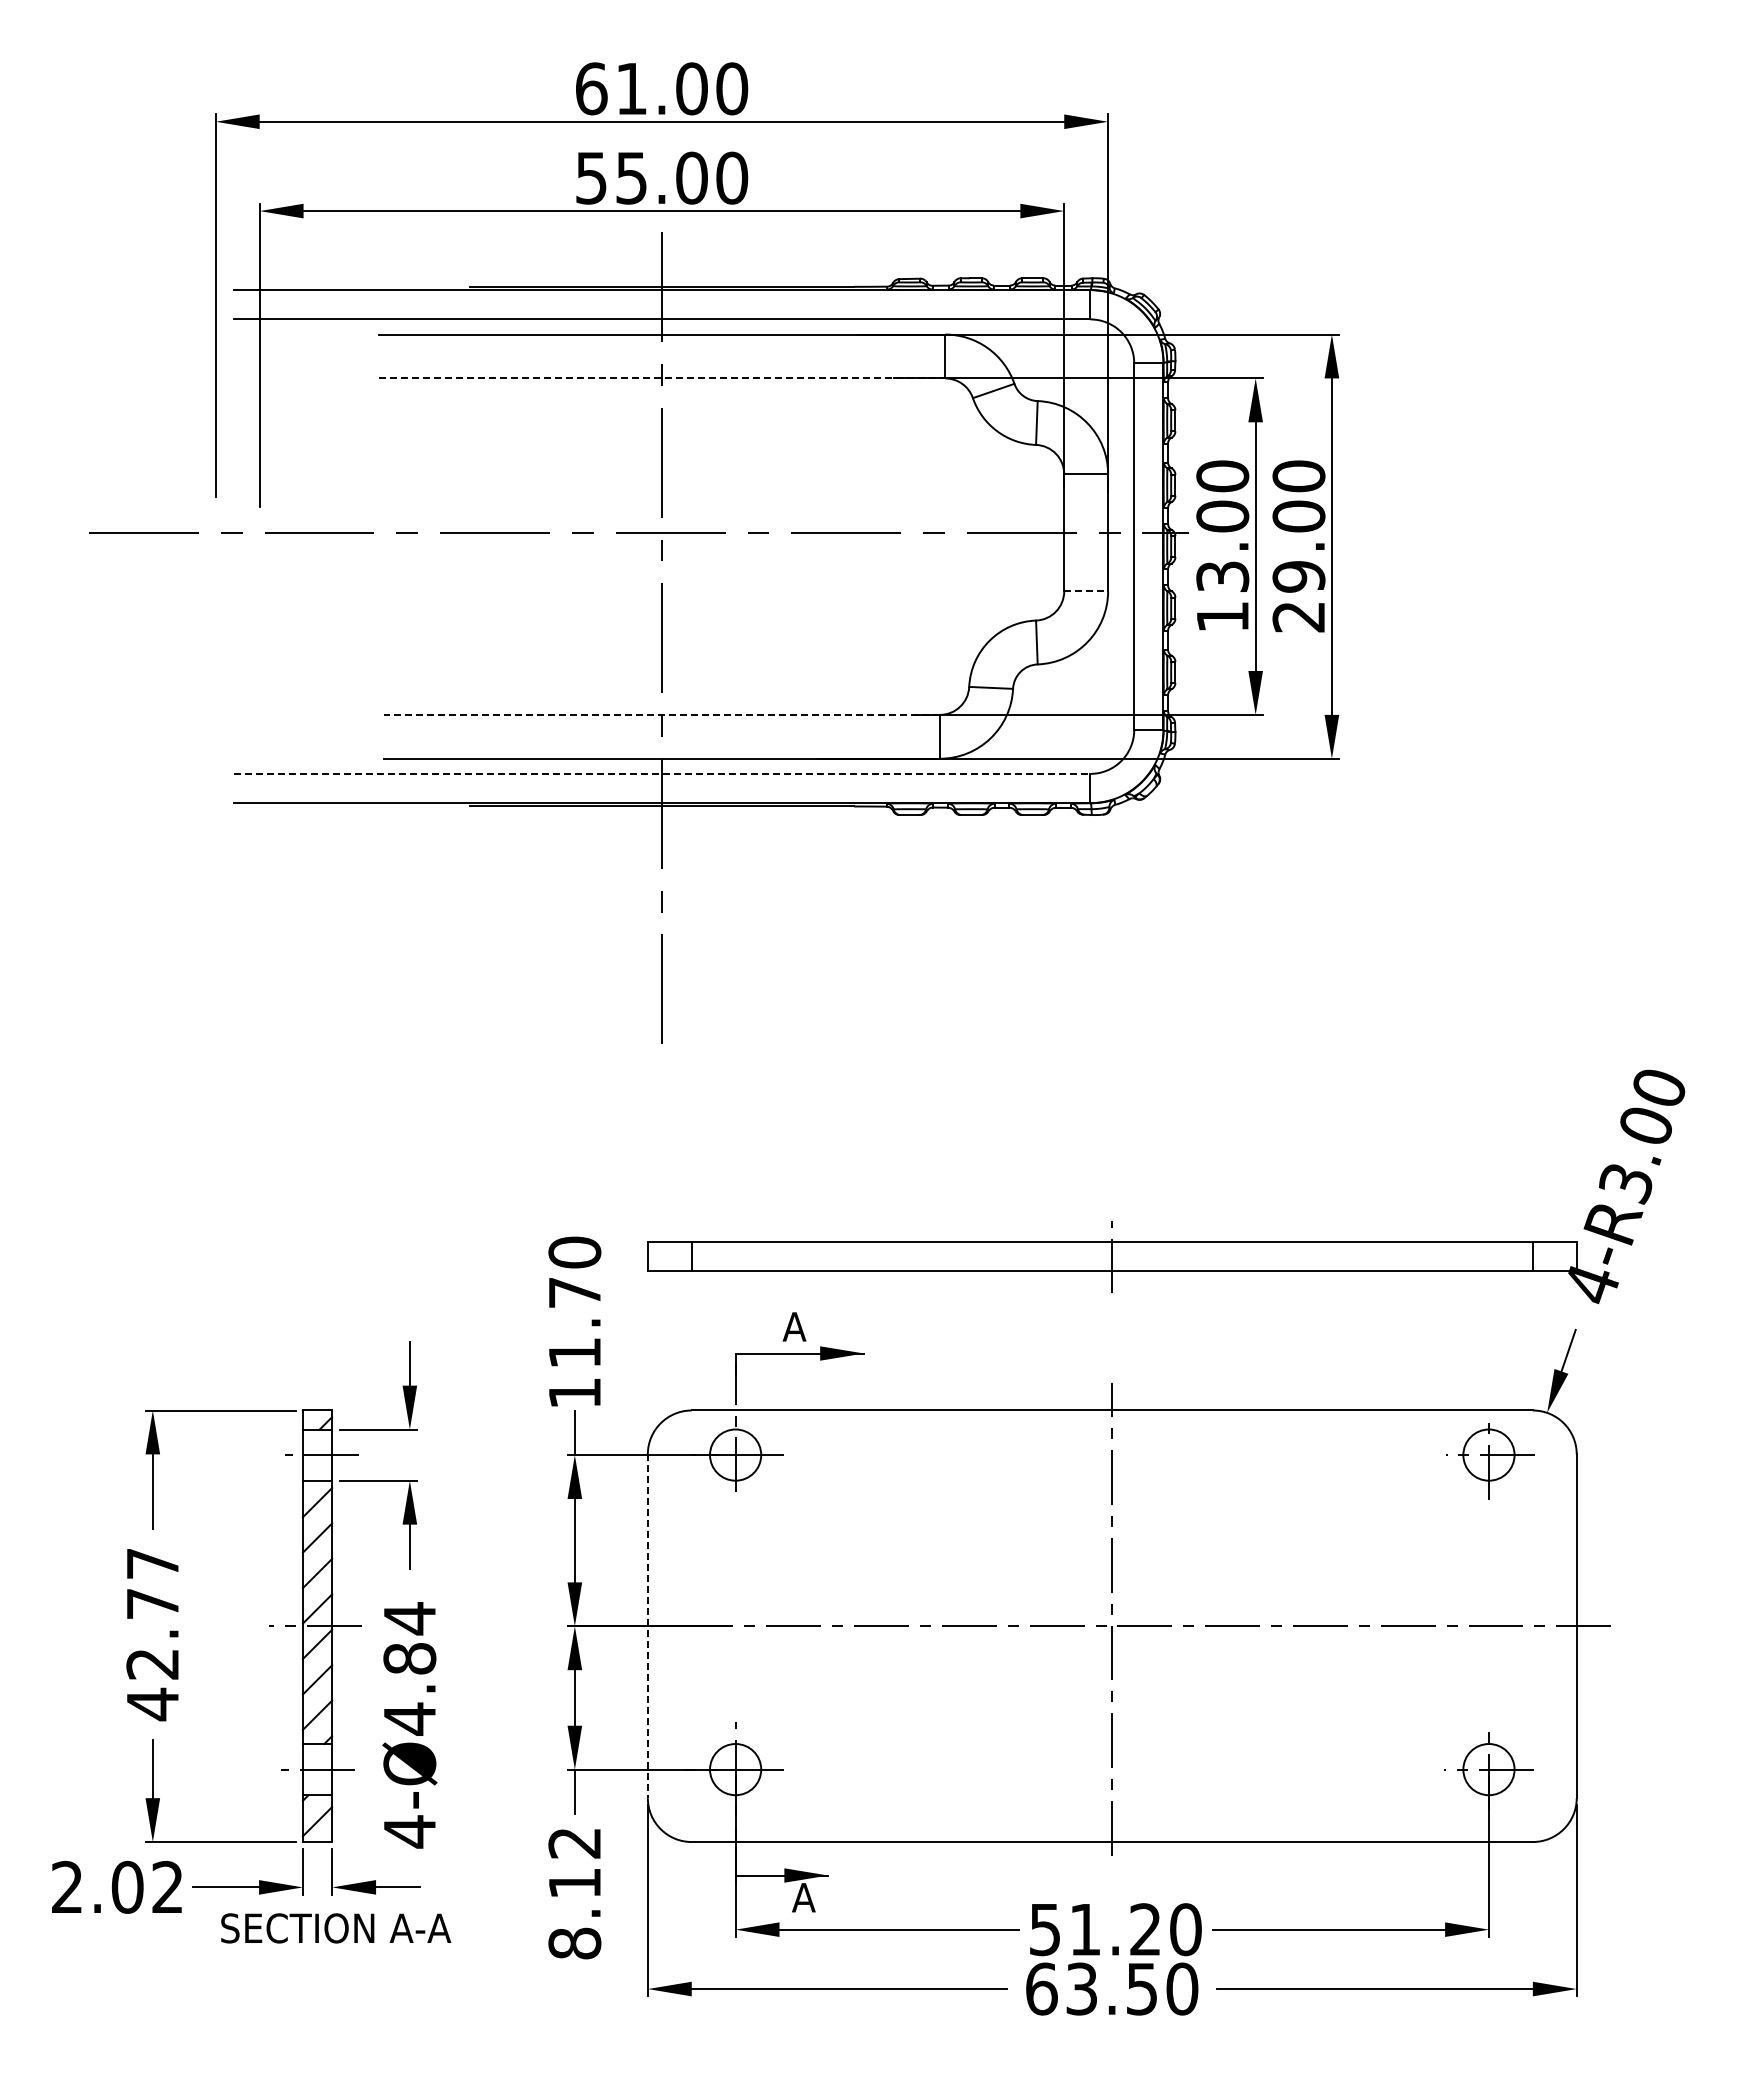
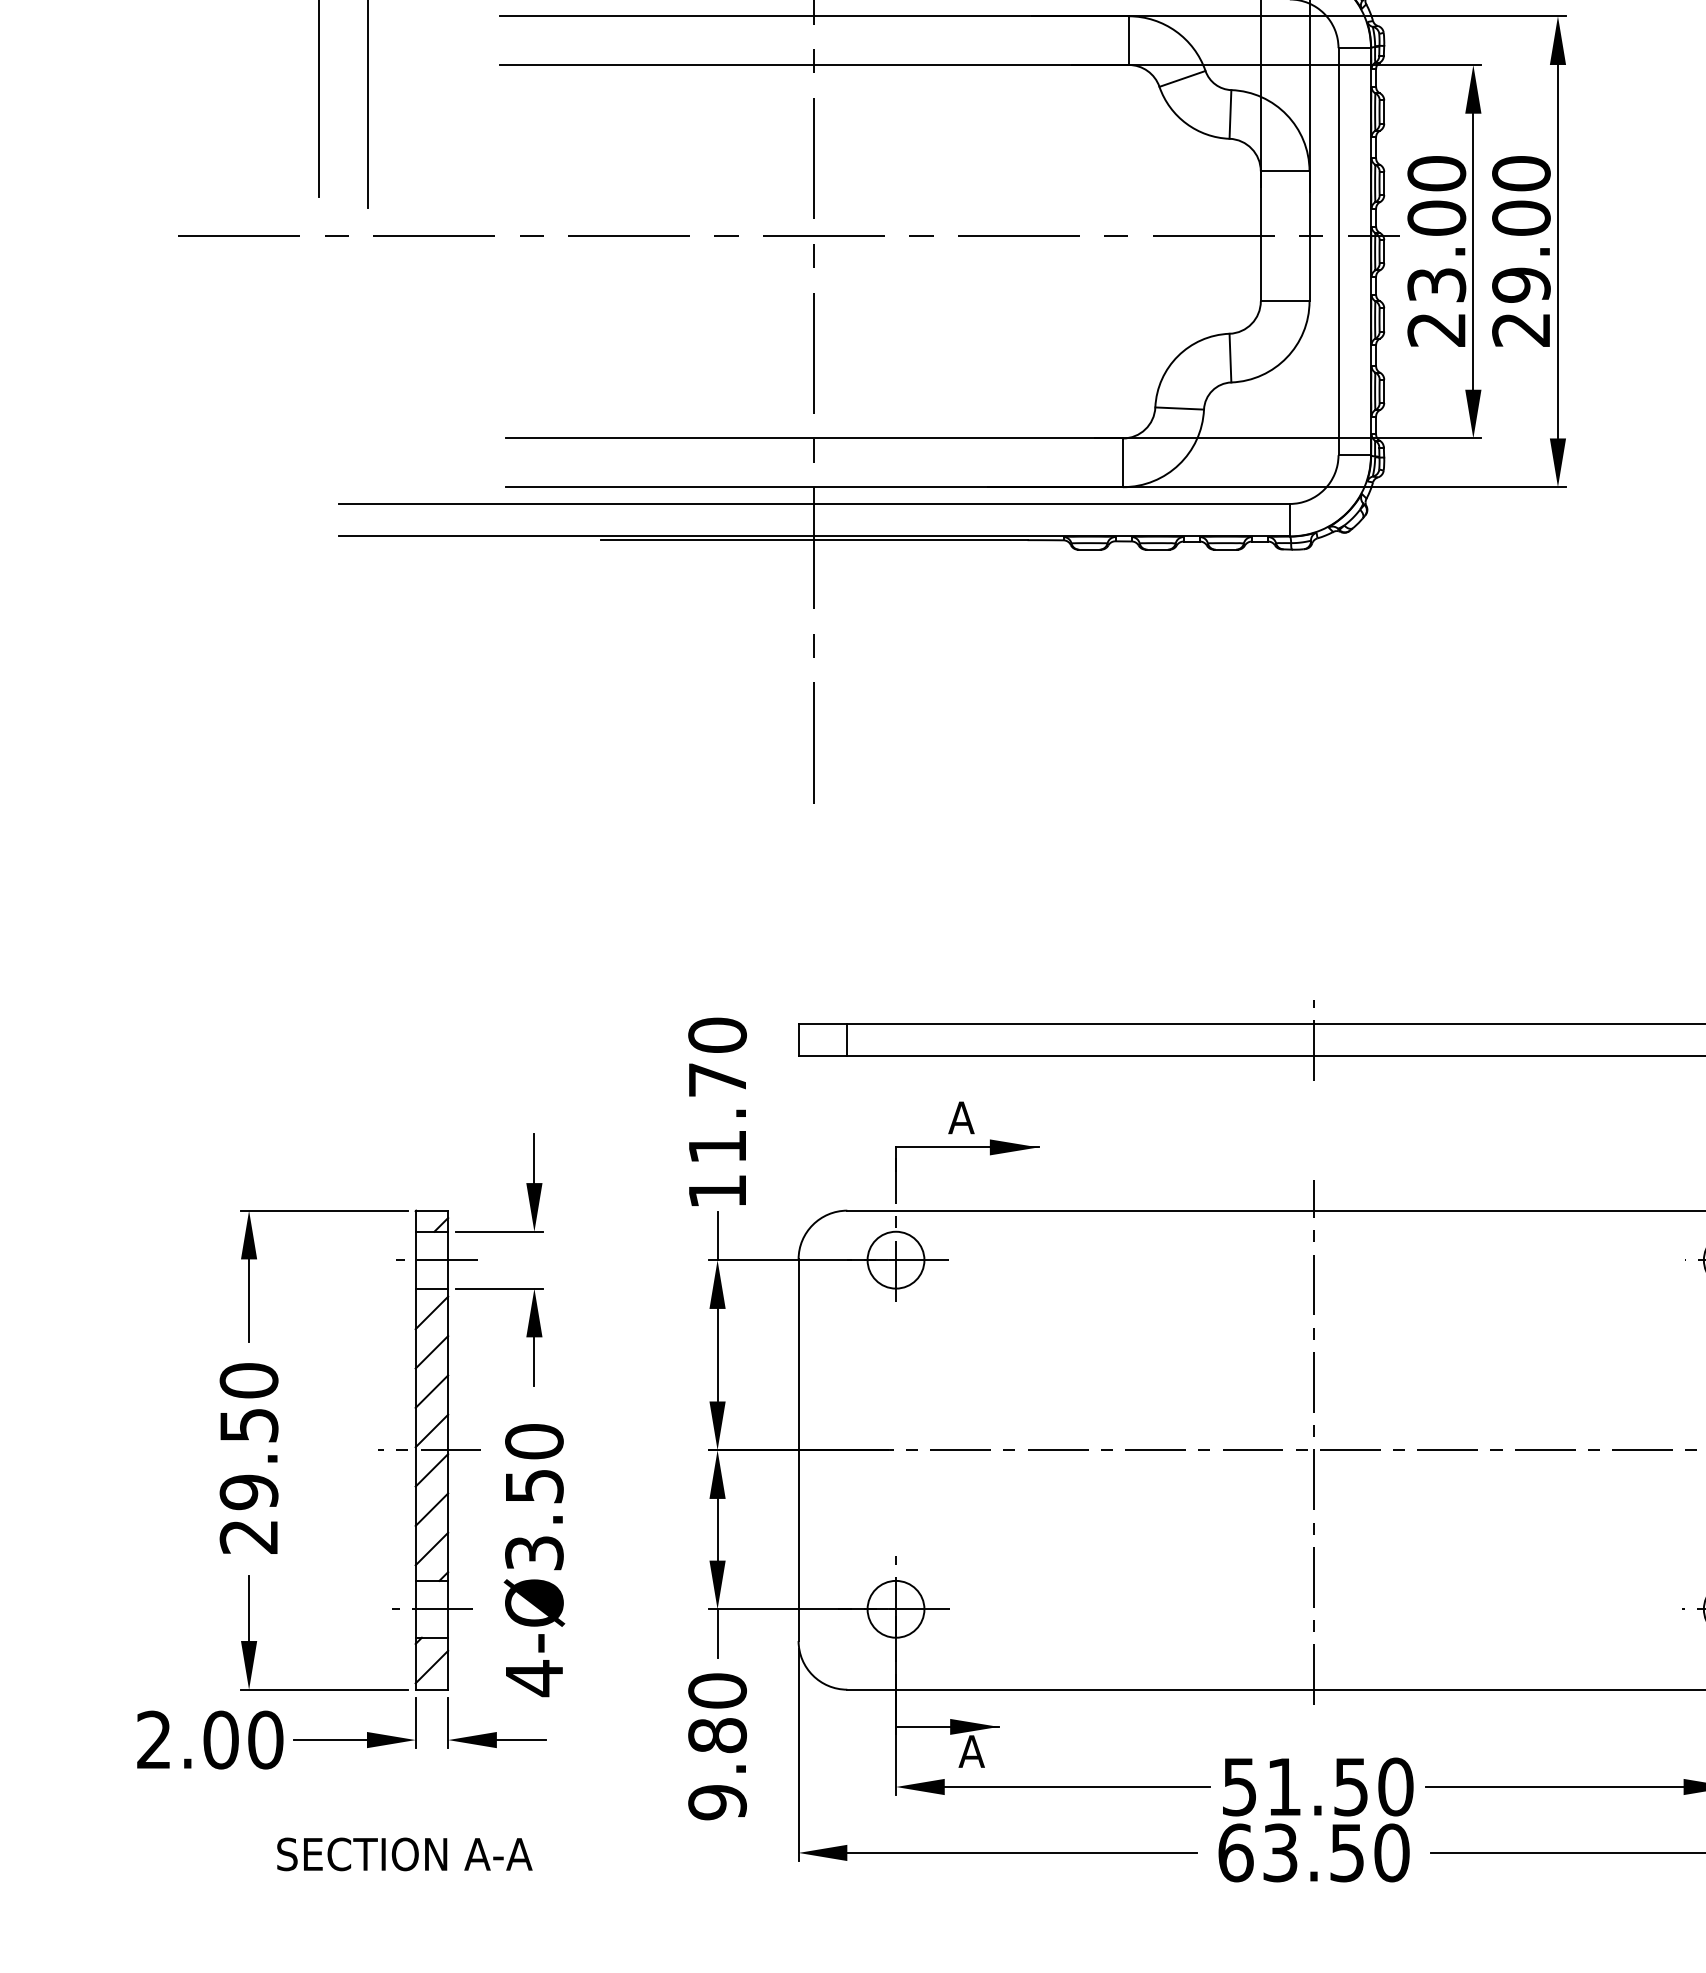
line: (662, 378) -> (814, 65), dashed -> solid
line: (1086, 591) -> (1285, 301), dashed -> solid
text: (1222, 617) -> (1436, 330), 13.00 -> 23.00
line: (661, 714) -> (813, 438), dashed -> solid
line: (662, 773) -> (814, 503), dashed -> solid
line: (647, 1626) -> (798, 1450), dashed -> solid
text: (152, 1634) -> (248, 1459), 42.77 -> 29.50
text: (409, 1668) -> (534, 1497), 4-Ø4.84 -> 4-Ø3.50
text: (167, 1886) -> (265, 1739), 2.02 -> 2.00
text: (574, 1893) -> (717, 1746), 8.12 -> 9.80
text: (336, 1928) -> (405, 1854), moved
text: (1145, 1929) -> (1351, 1786), 51.20 -> 51.50

